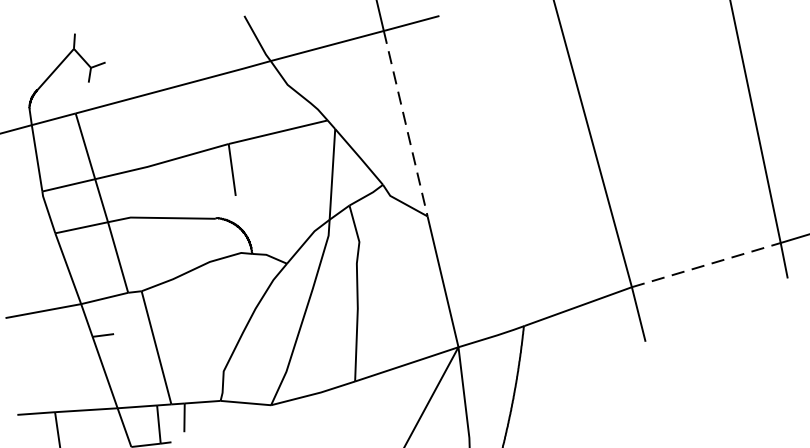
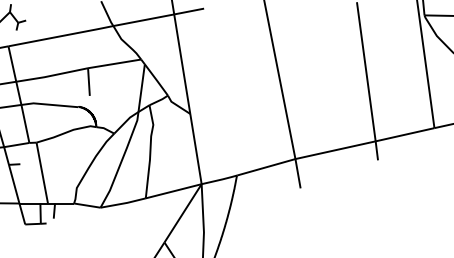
line: (406, 124) -> (182, 64), dashed -> solid
line: (708, 265) -> (336, 150), dashed -> solid

